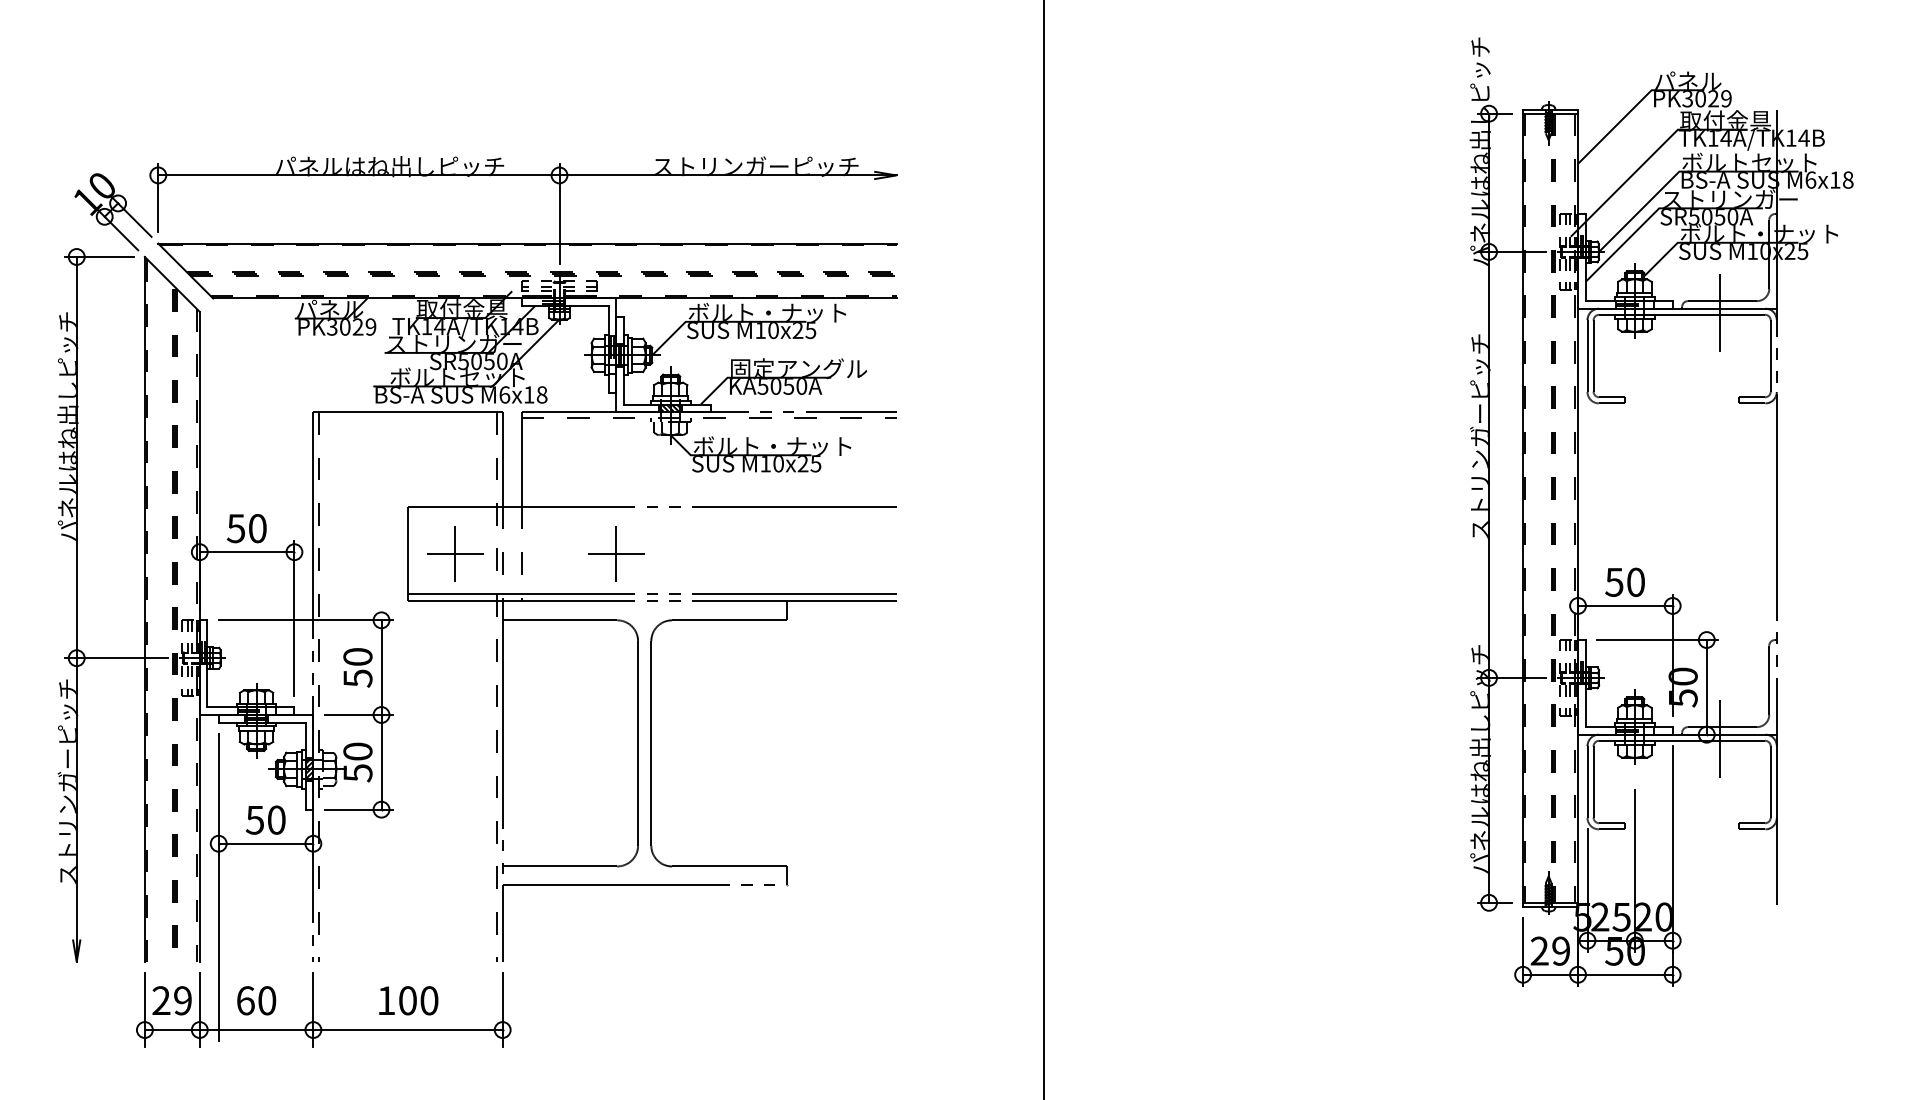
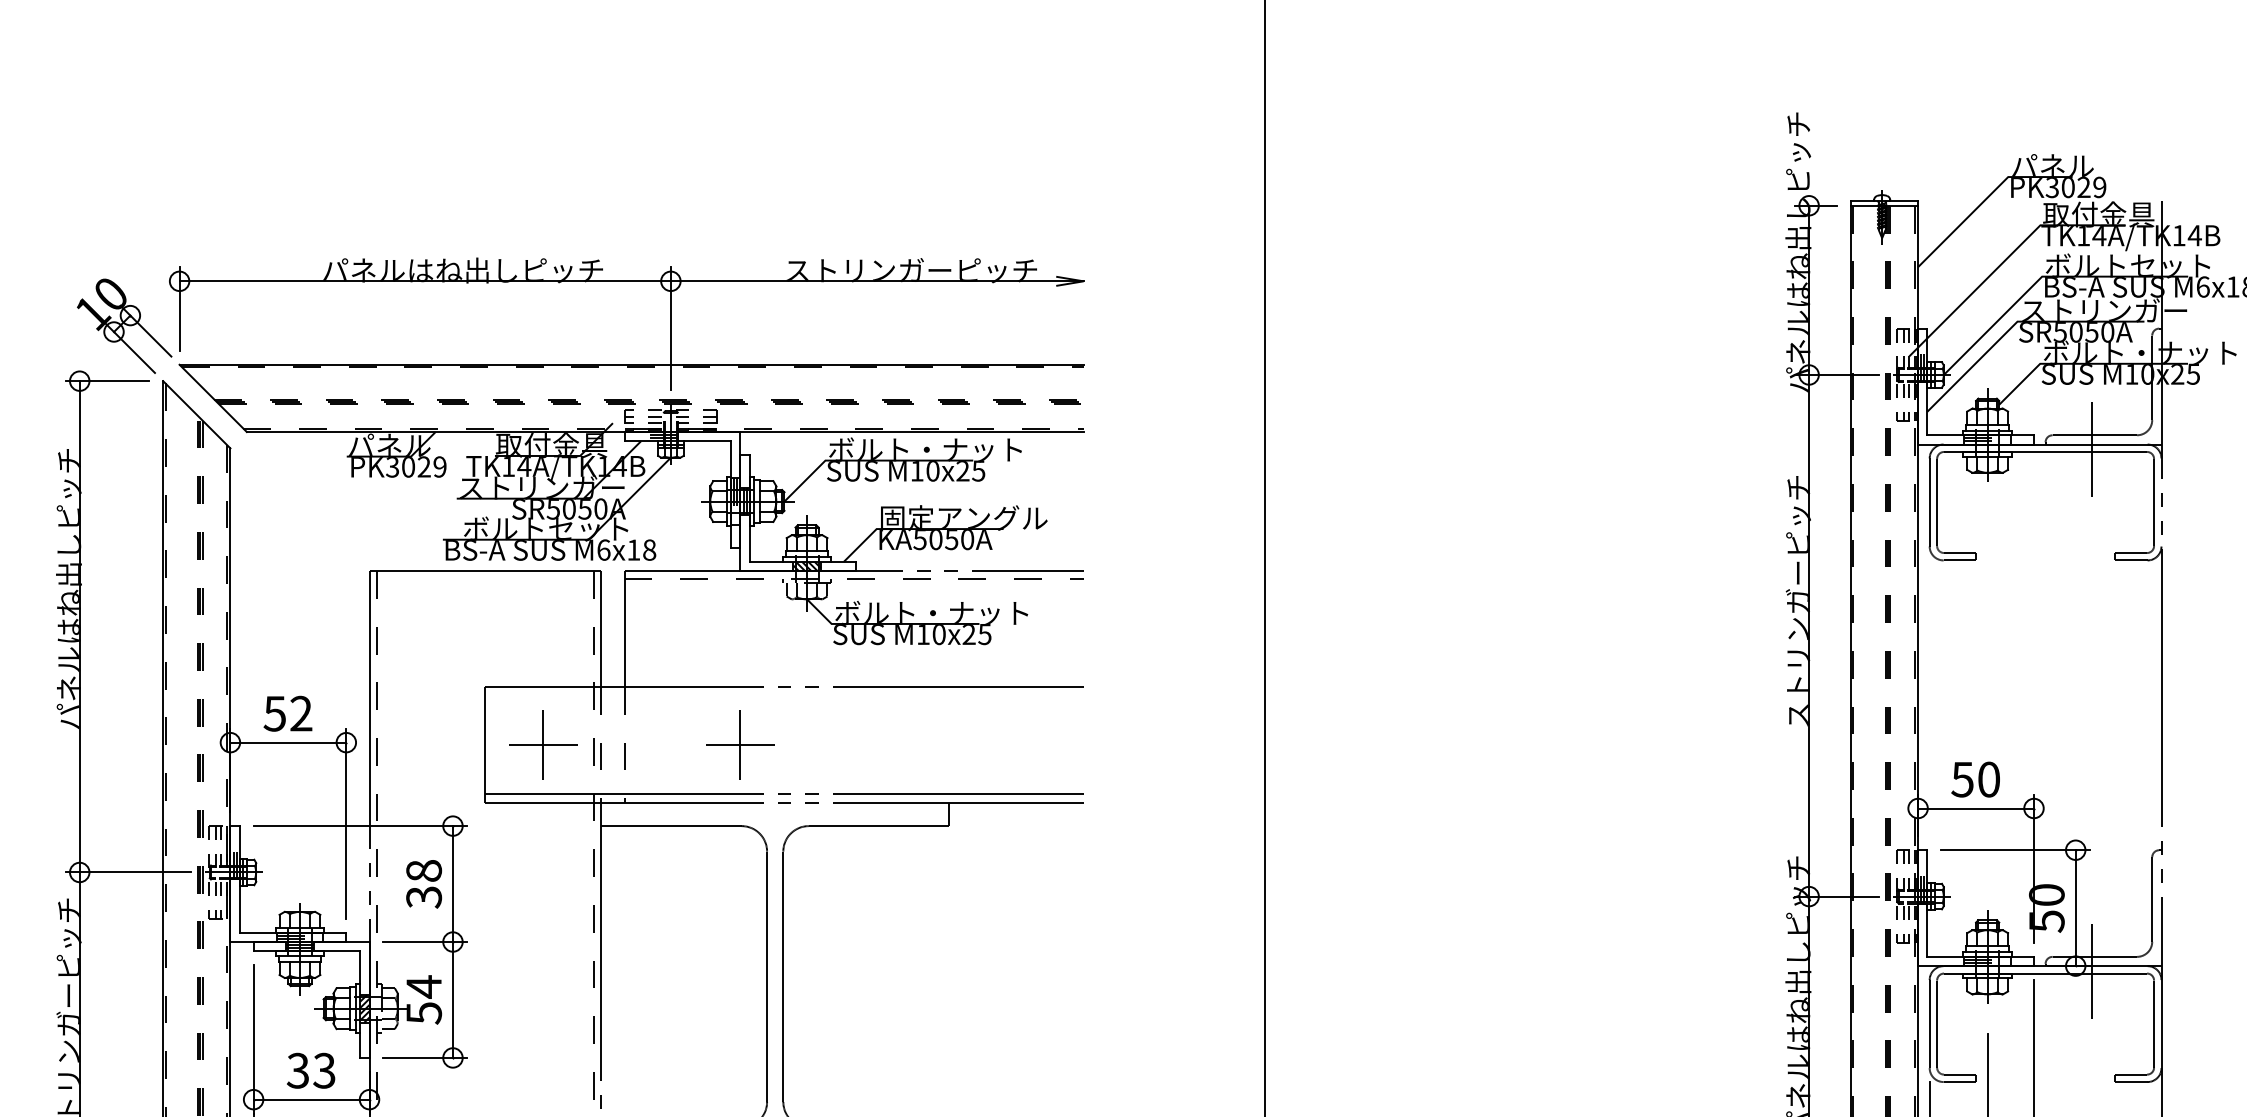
text: (257, 528) -> (301, 713), 50 -> 52
text: (357, 667) -> (423, 883), 50 -> 38
text: (357, 751) -> (423, 986), 50 -> 54
text: (265, 819) -> (310, 1069), 50 -> 33

